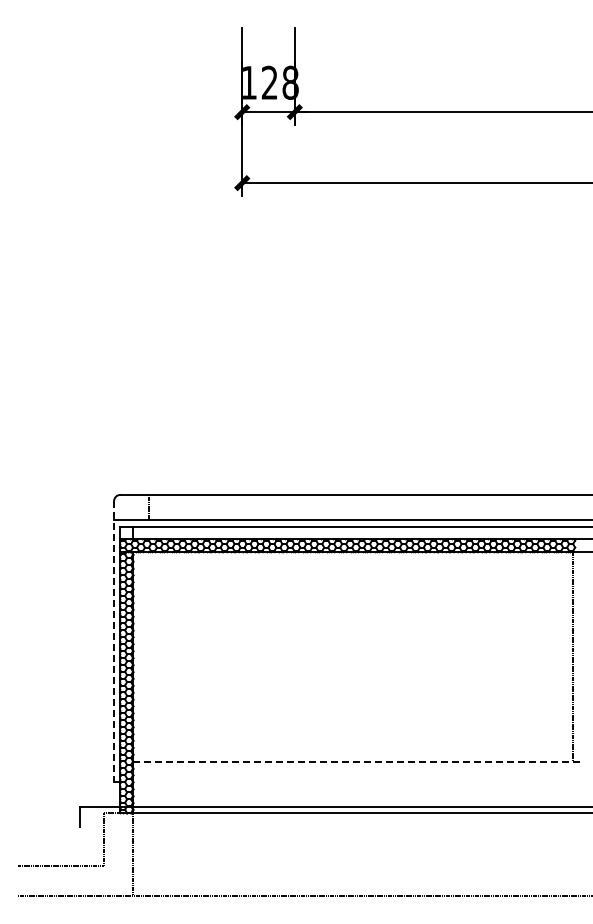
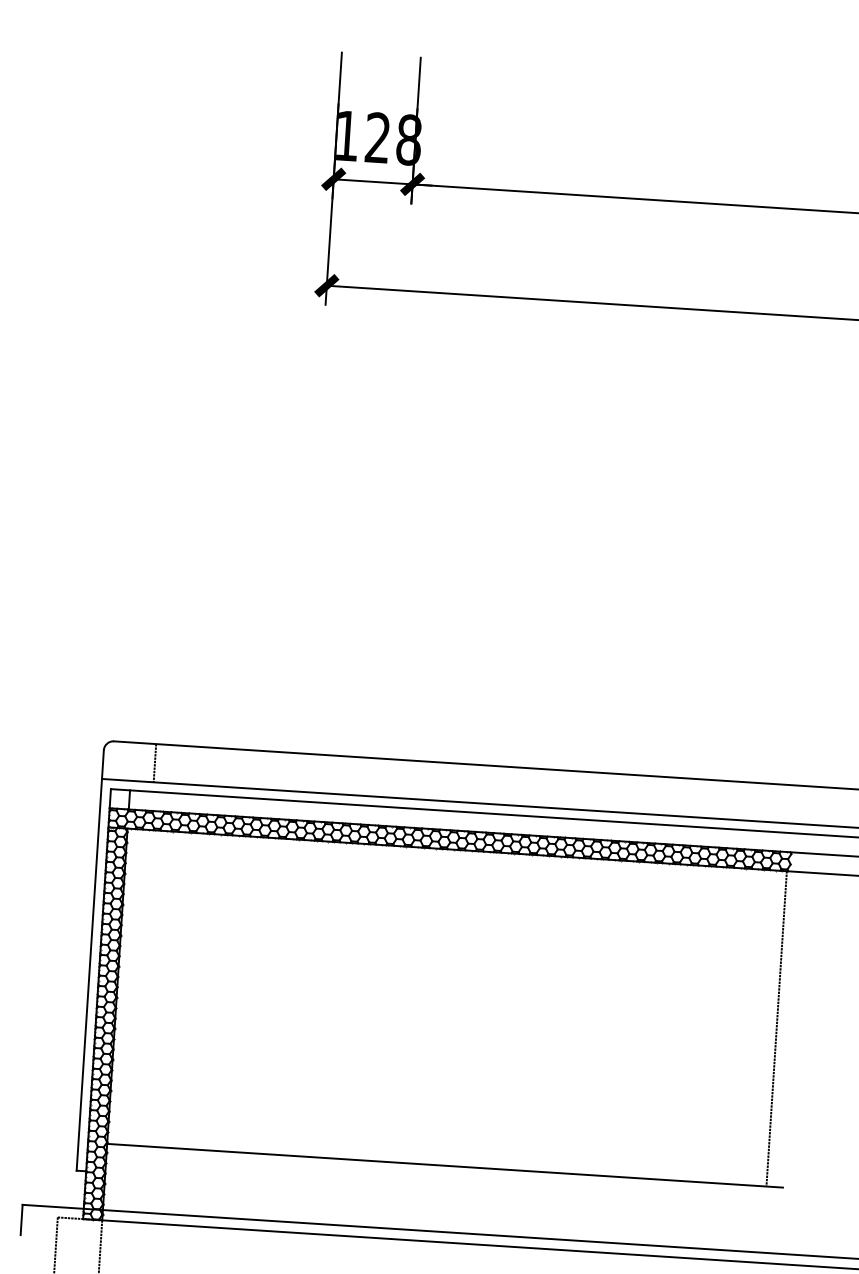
line: (114, 641) -> (90, 960), dashed -> solid
line: (359, 762) -> (446, 1165), dashed -> solid

